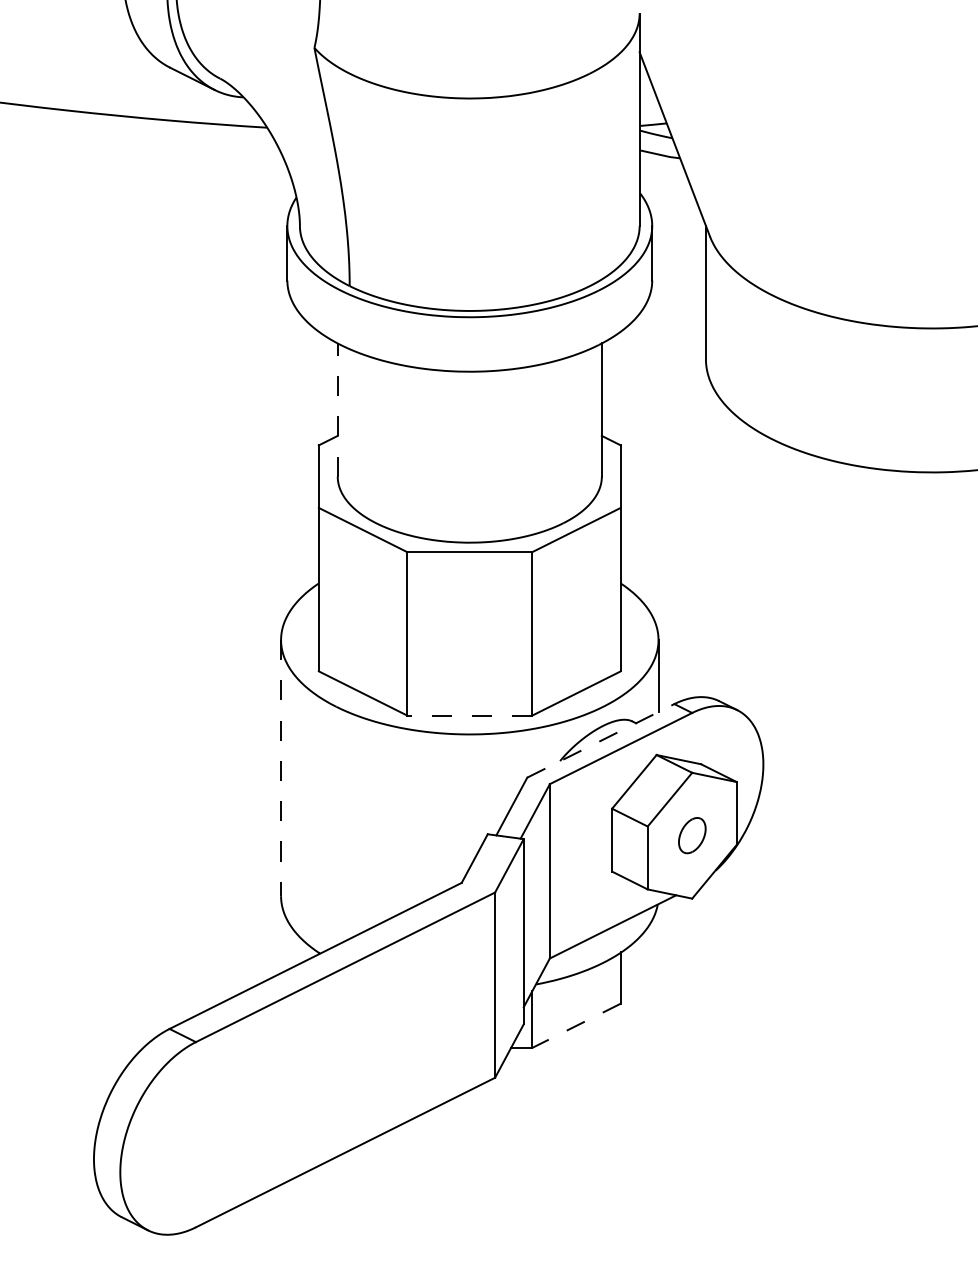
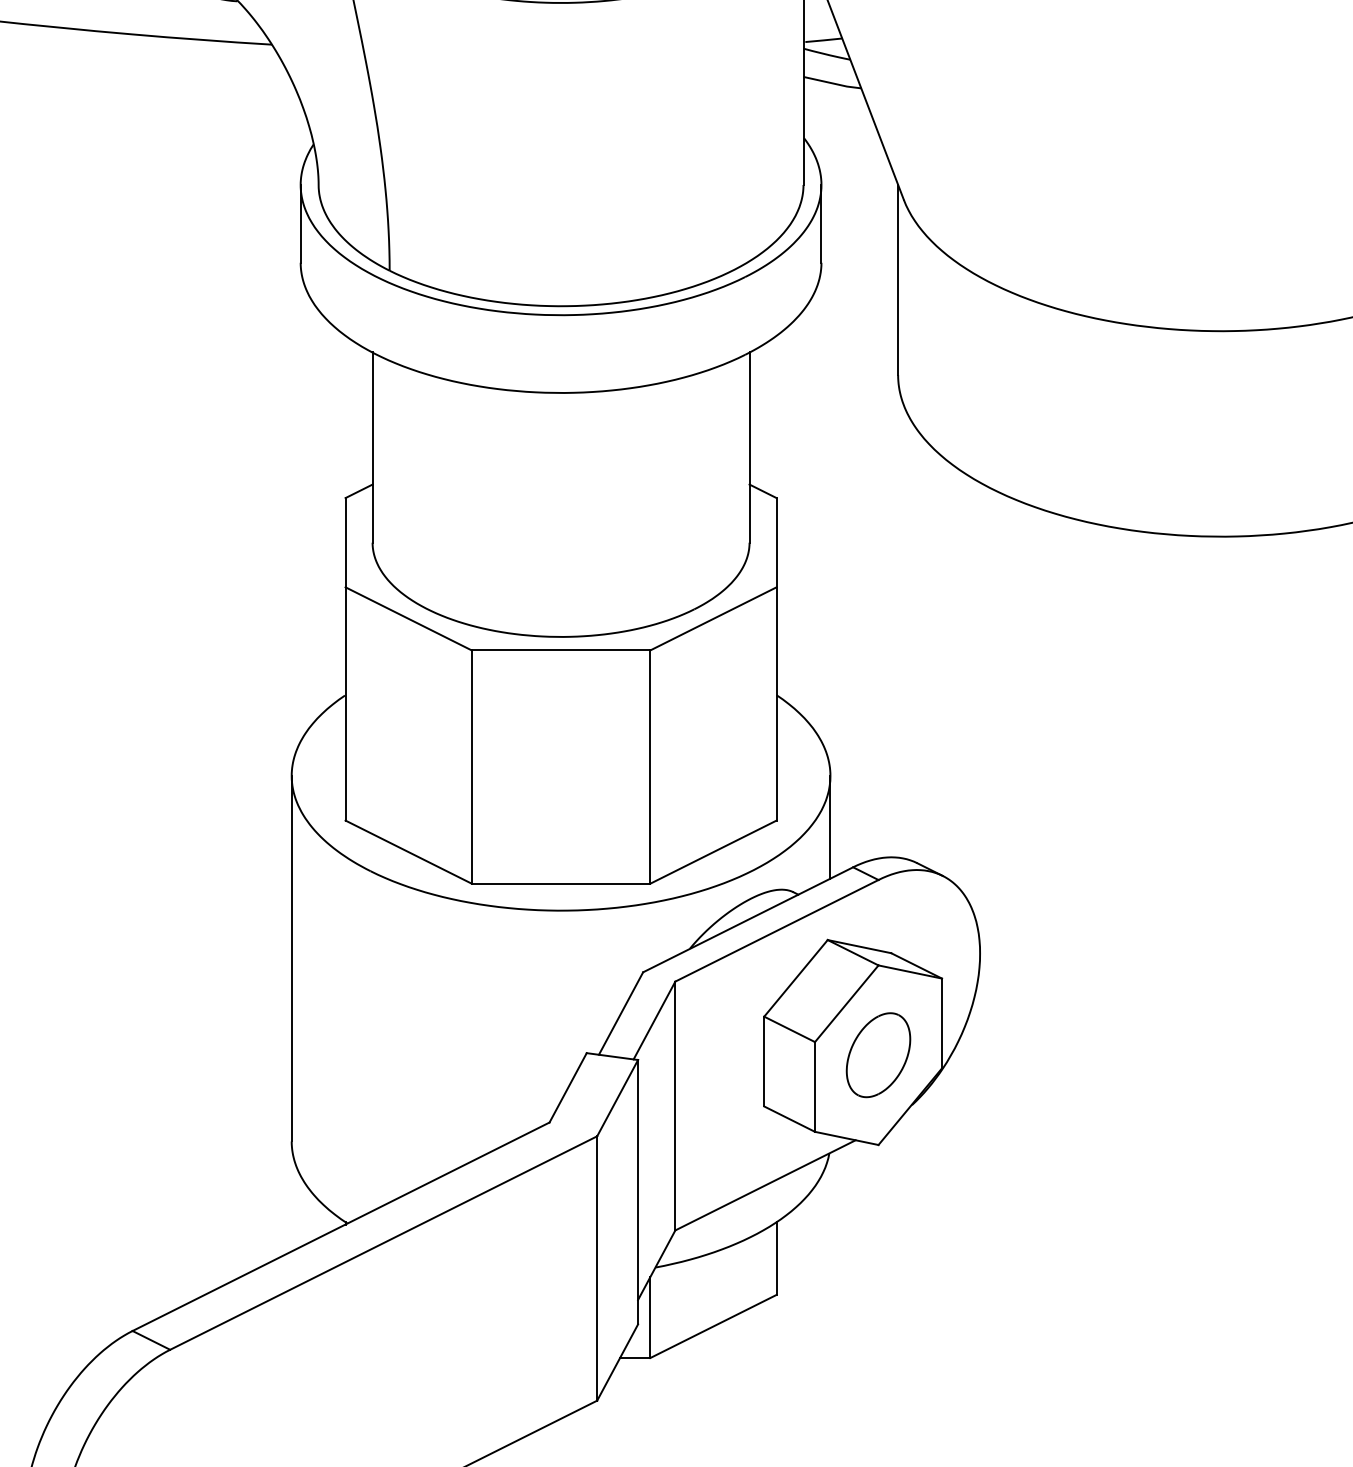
line: (337, 409) -> (372, 446), dashed -> solid
line: (469, 715) -> (560, 883), dashed -> solid
line: (601, 740) -> (749, 919), dashed -> solid
line: (281, 768) -> (292, 959), dashed -> solid
part: (692, 835) -> (878, 1054), size x1.67
line: (576, 1026) -> (713, 1327), dashed -> solid

